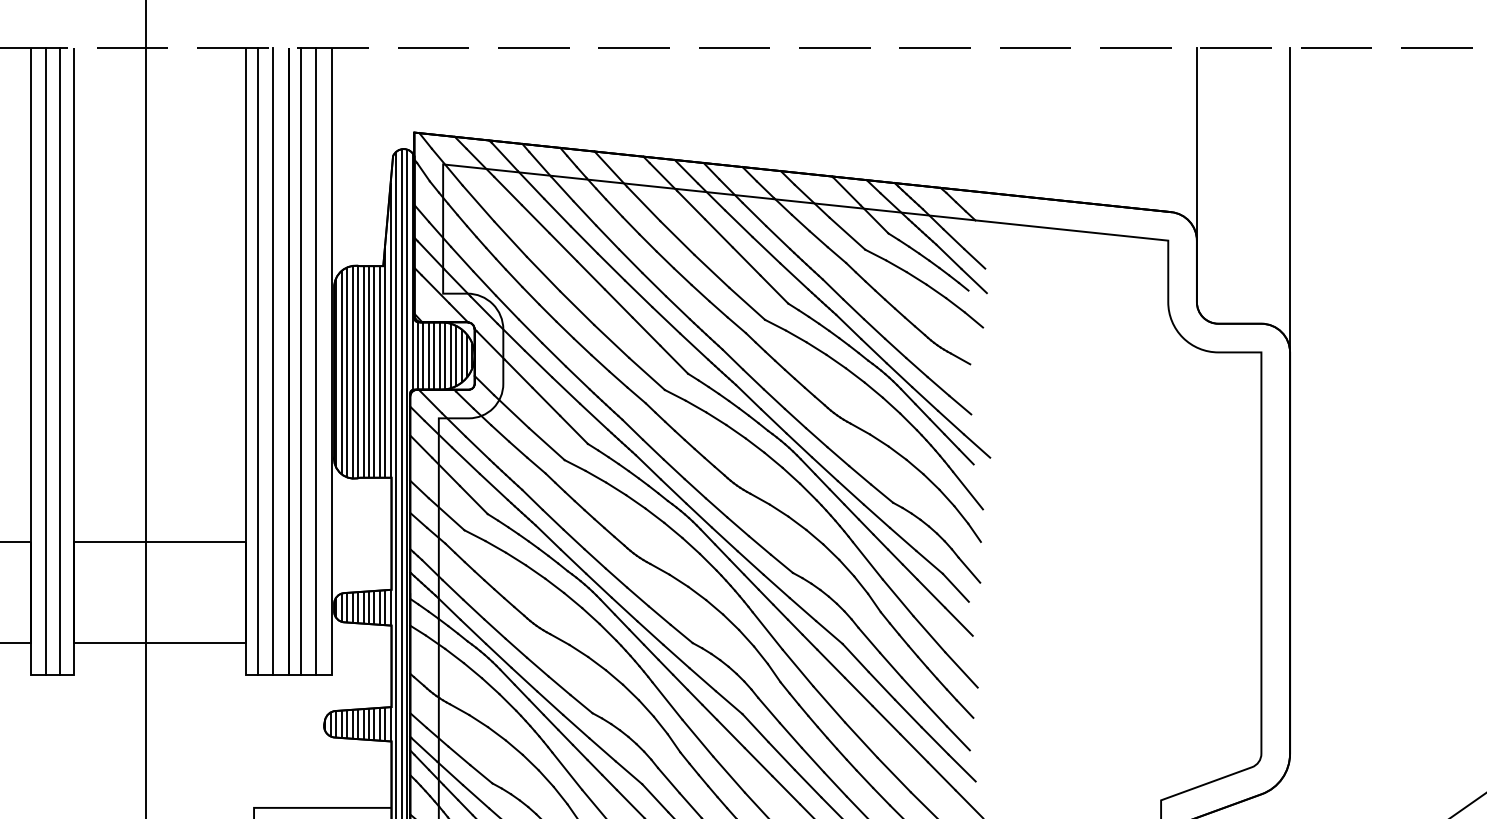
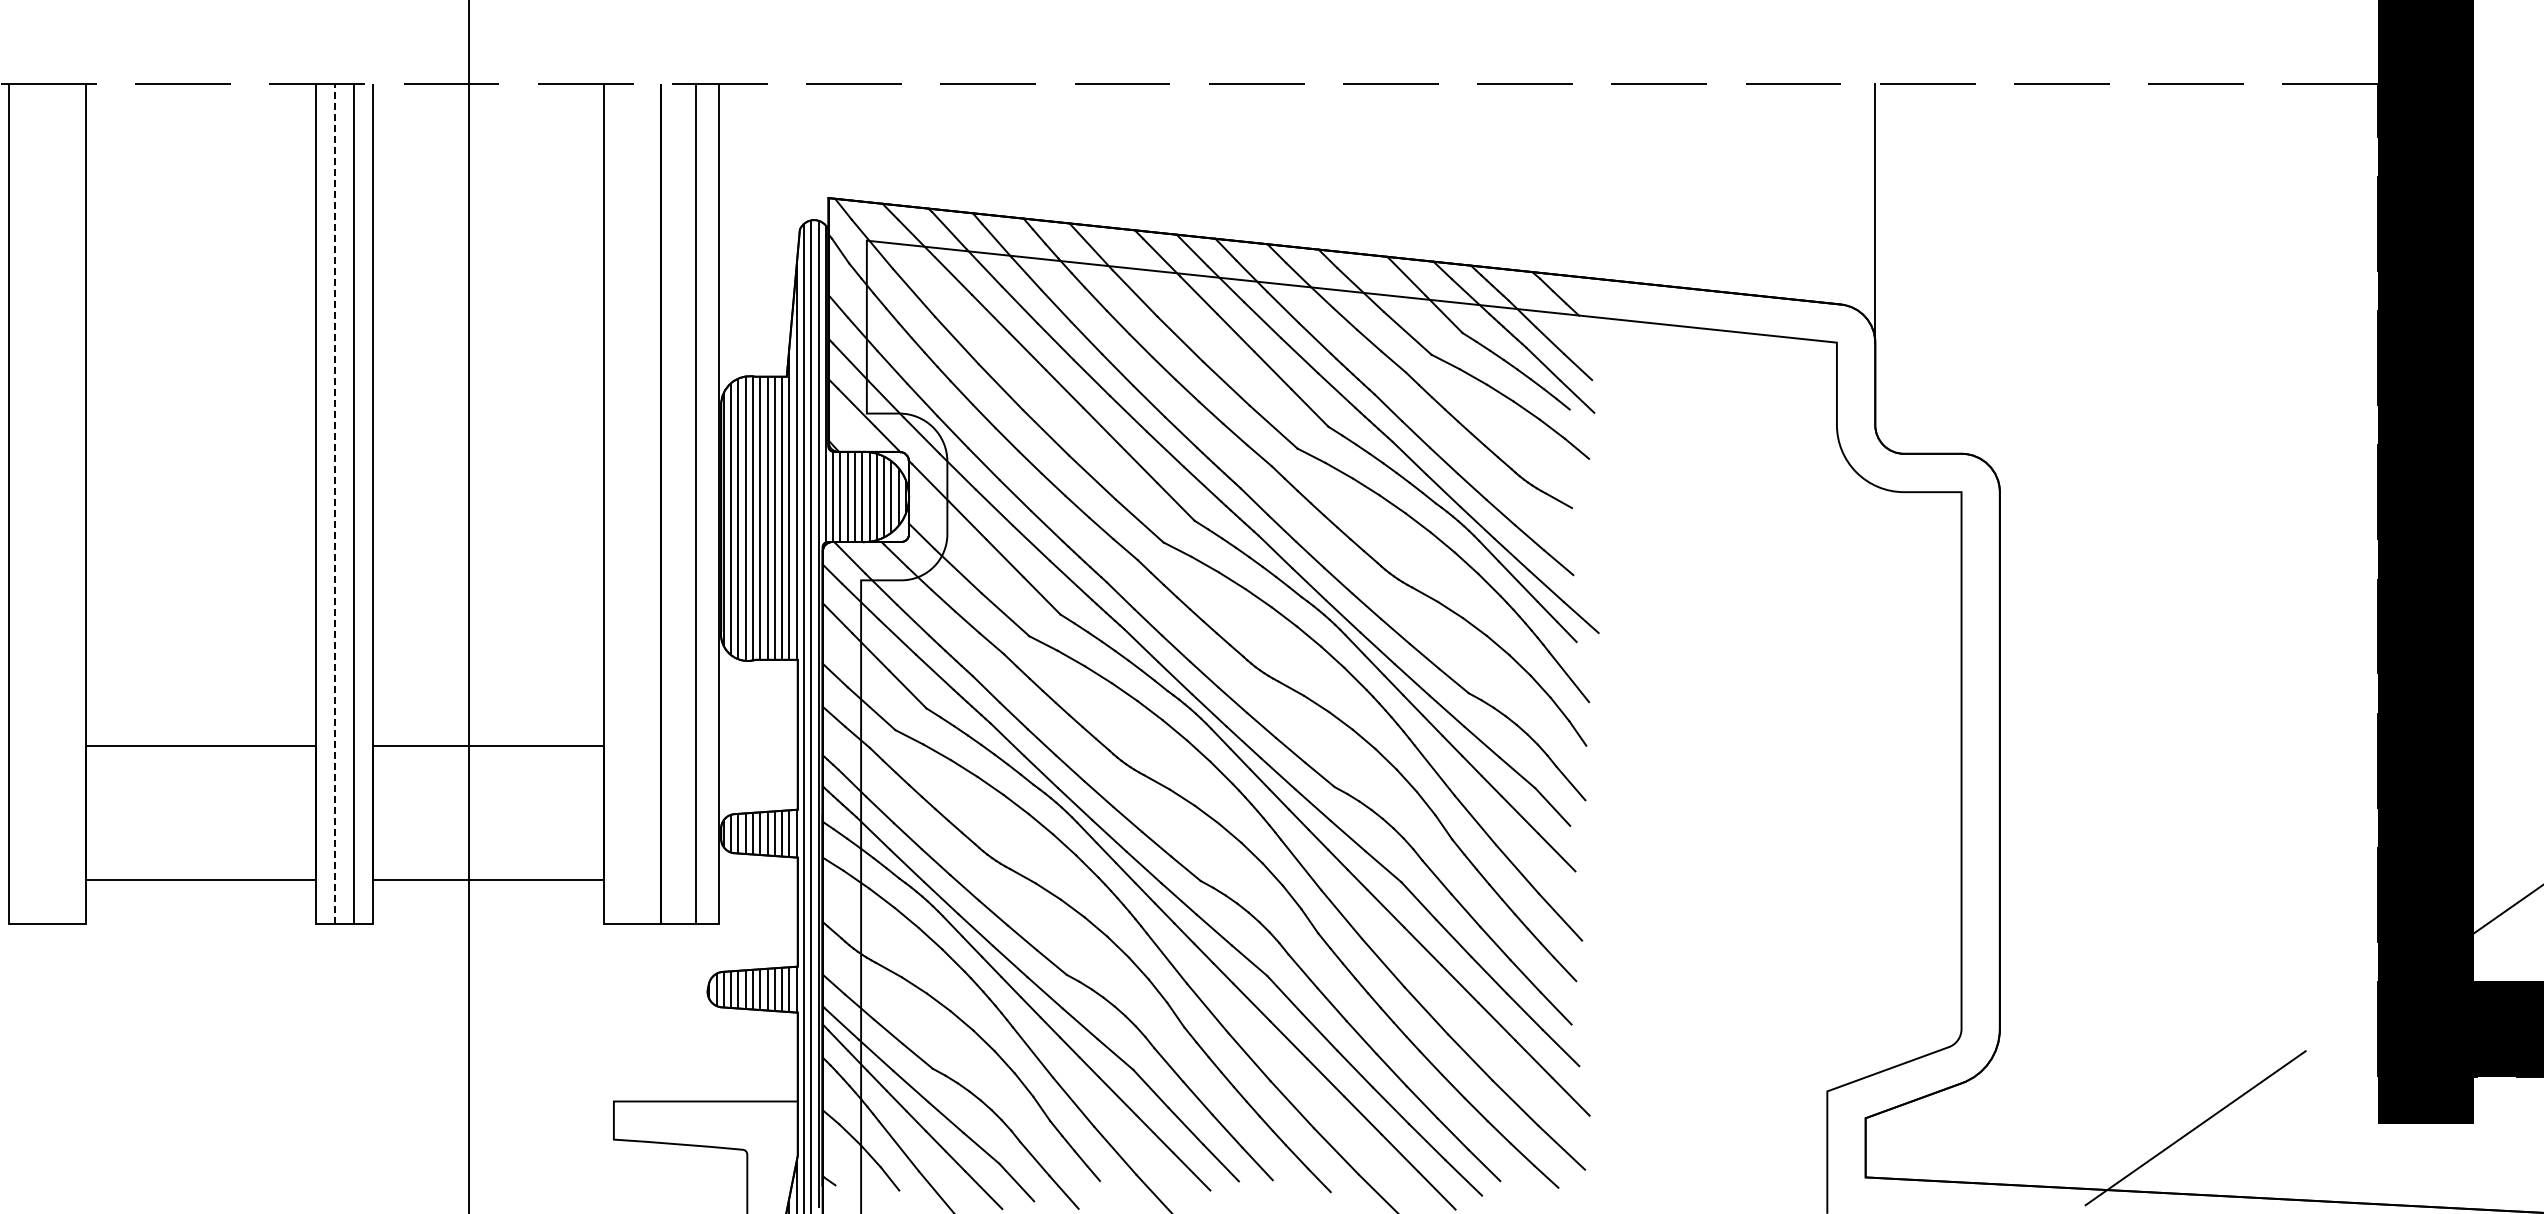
line: (1289, 200) -> (1999, 288), removed
line: (258, 360) -> (619, 503), removed
line: (272, 360) -> (638, 503), removed
line: (301, 360) -> (677, 503), removed
line: (45, 361) -> (335, 504), solid -> dashed

